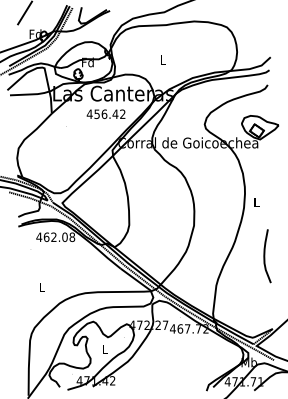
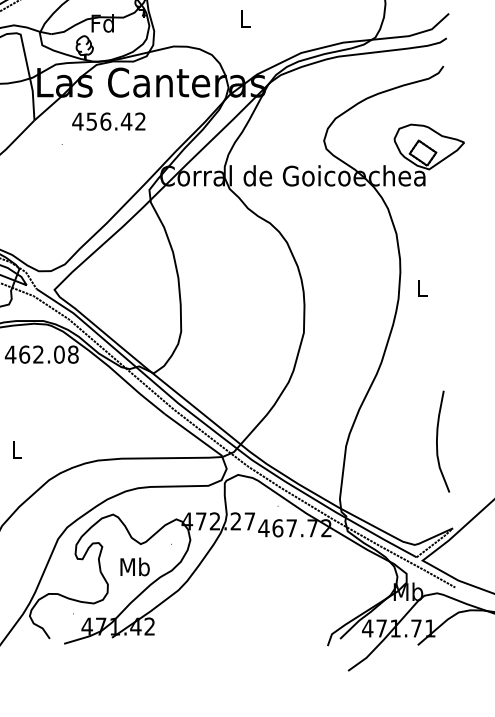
text: (105, 113) -> (107, 120), moved
curve: (265, 256) -> (439, 442), moved
text: (104, 349) -> (134, 567), L -> Mb

